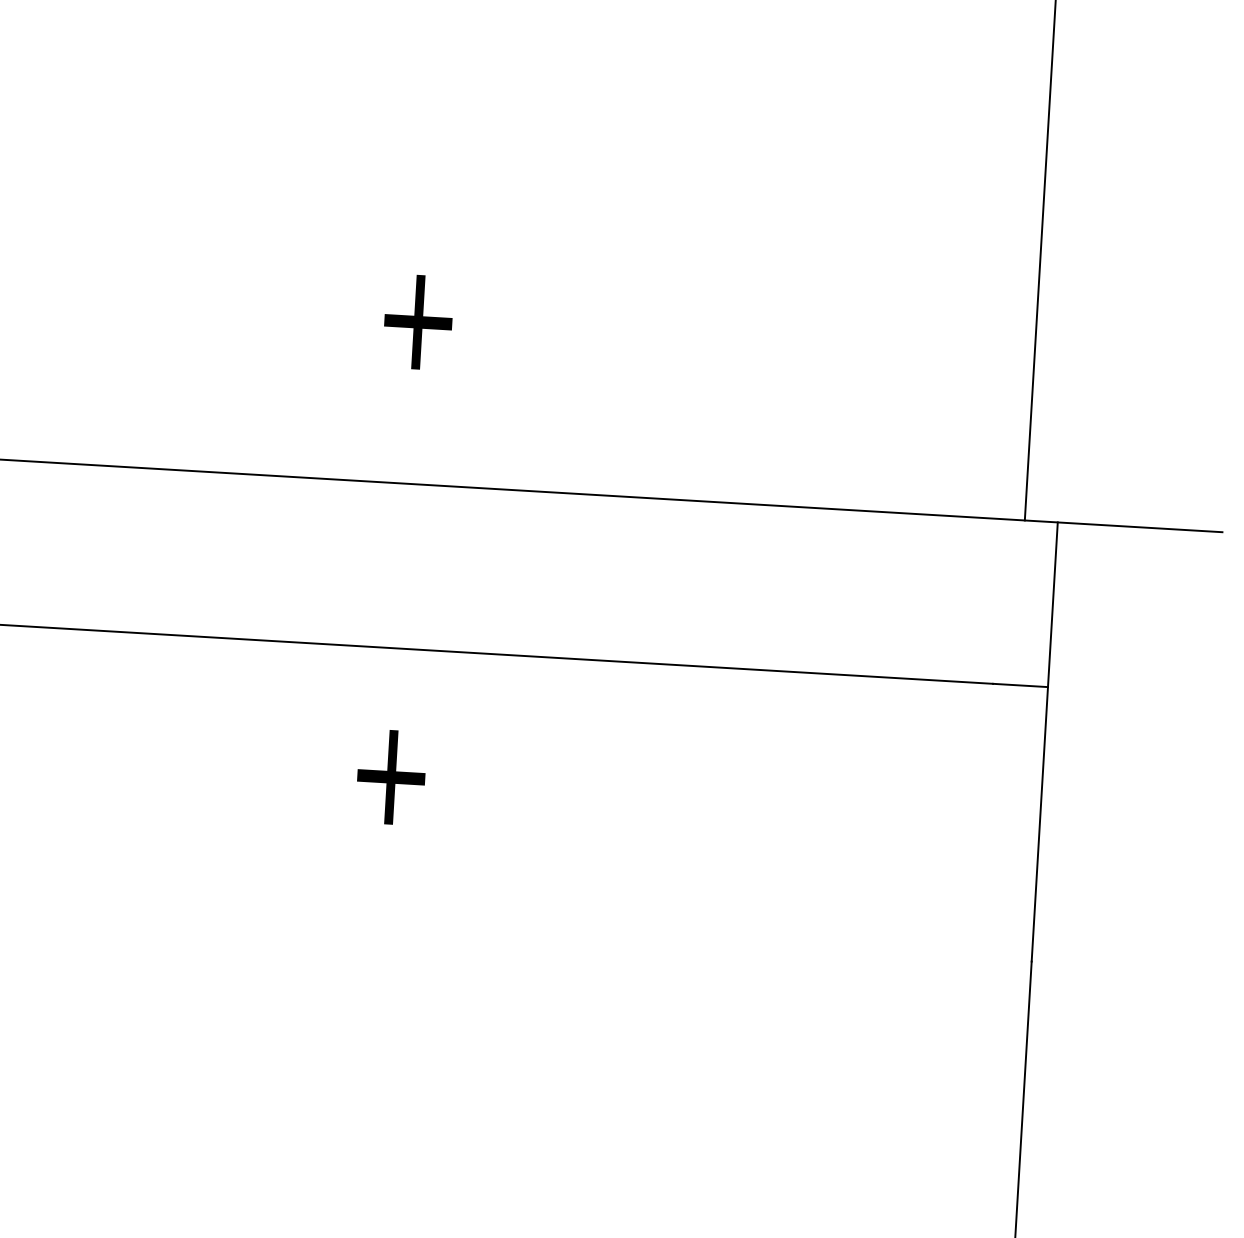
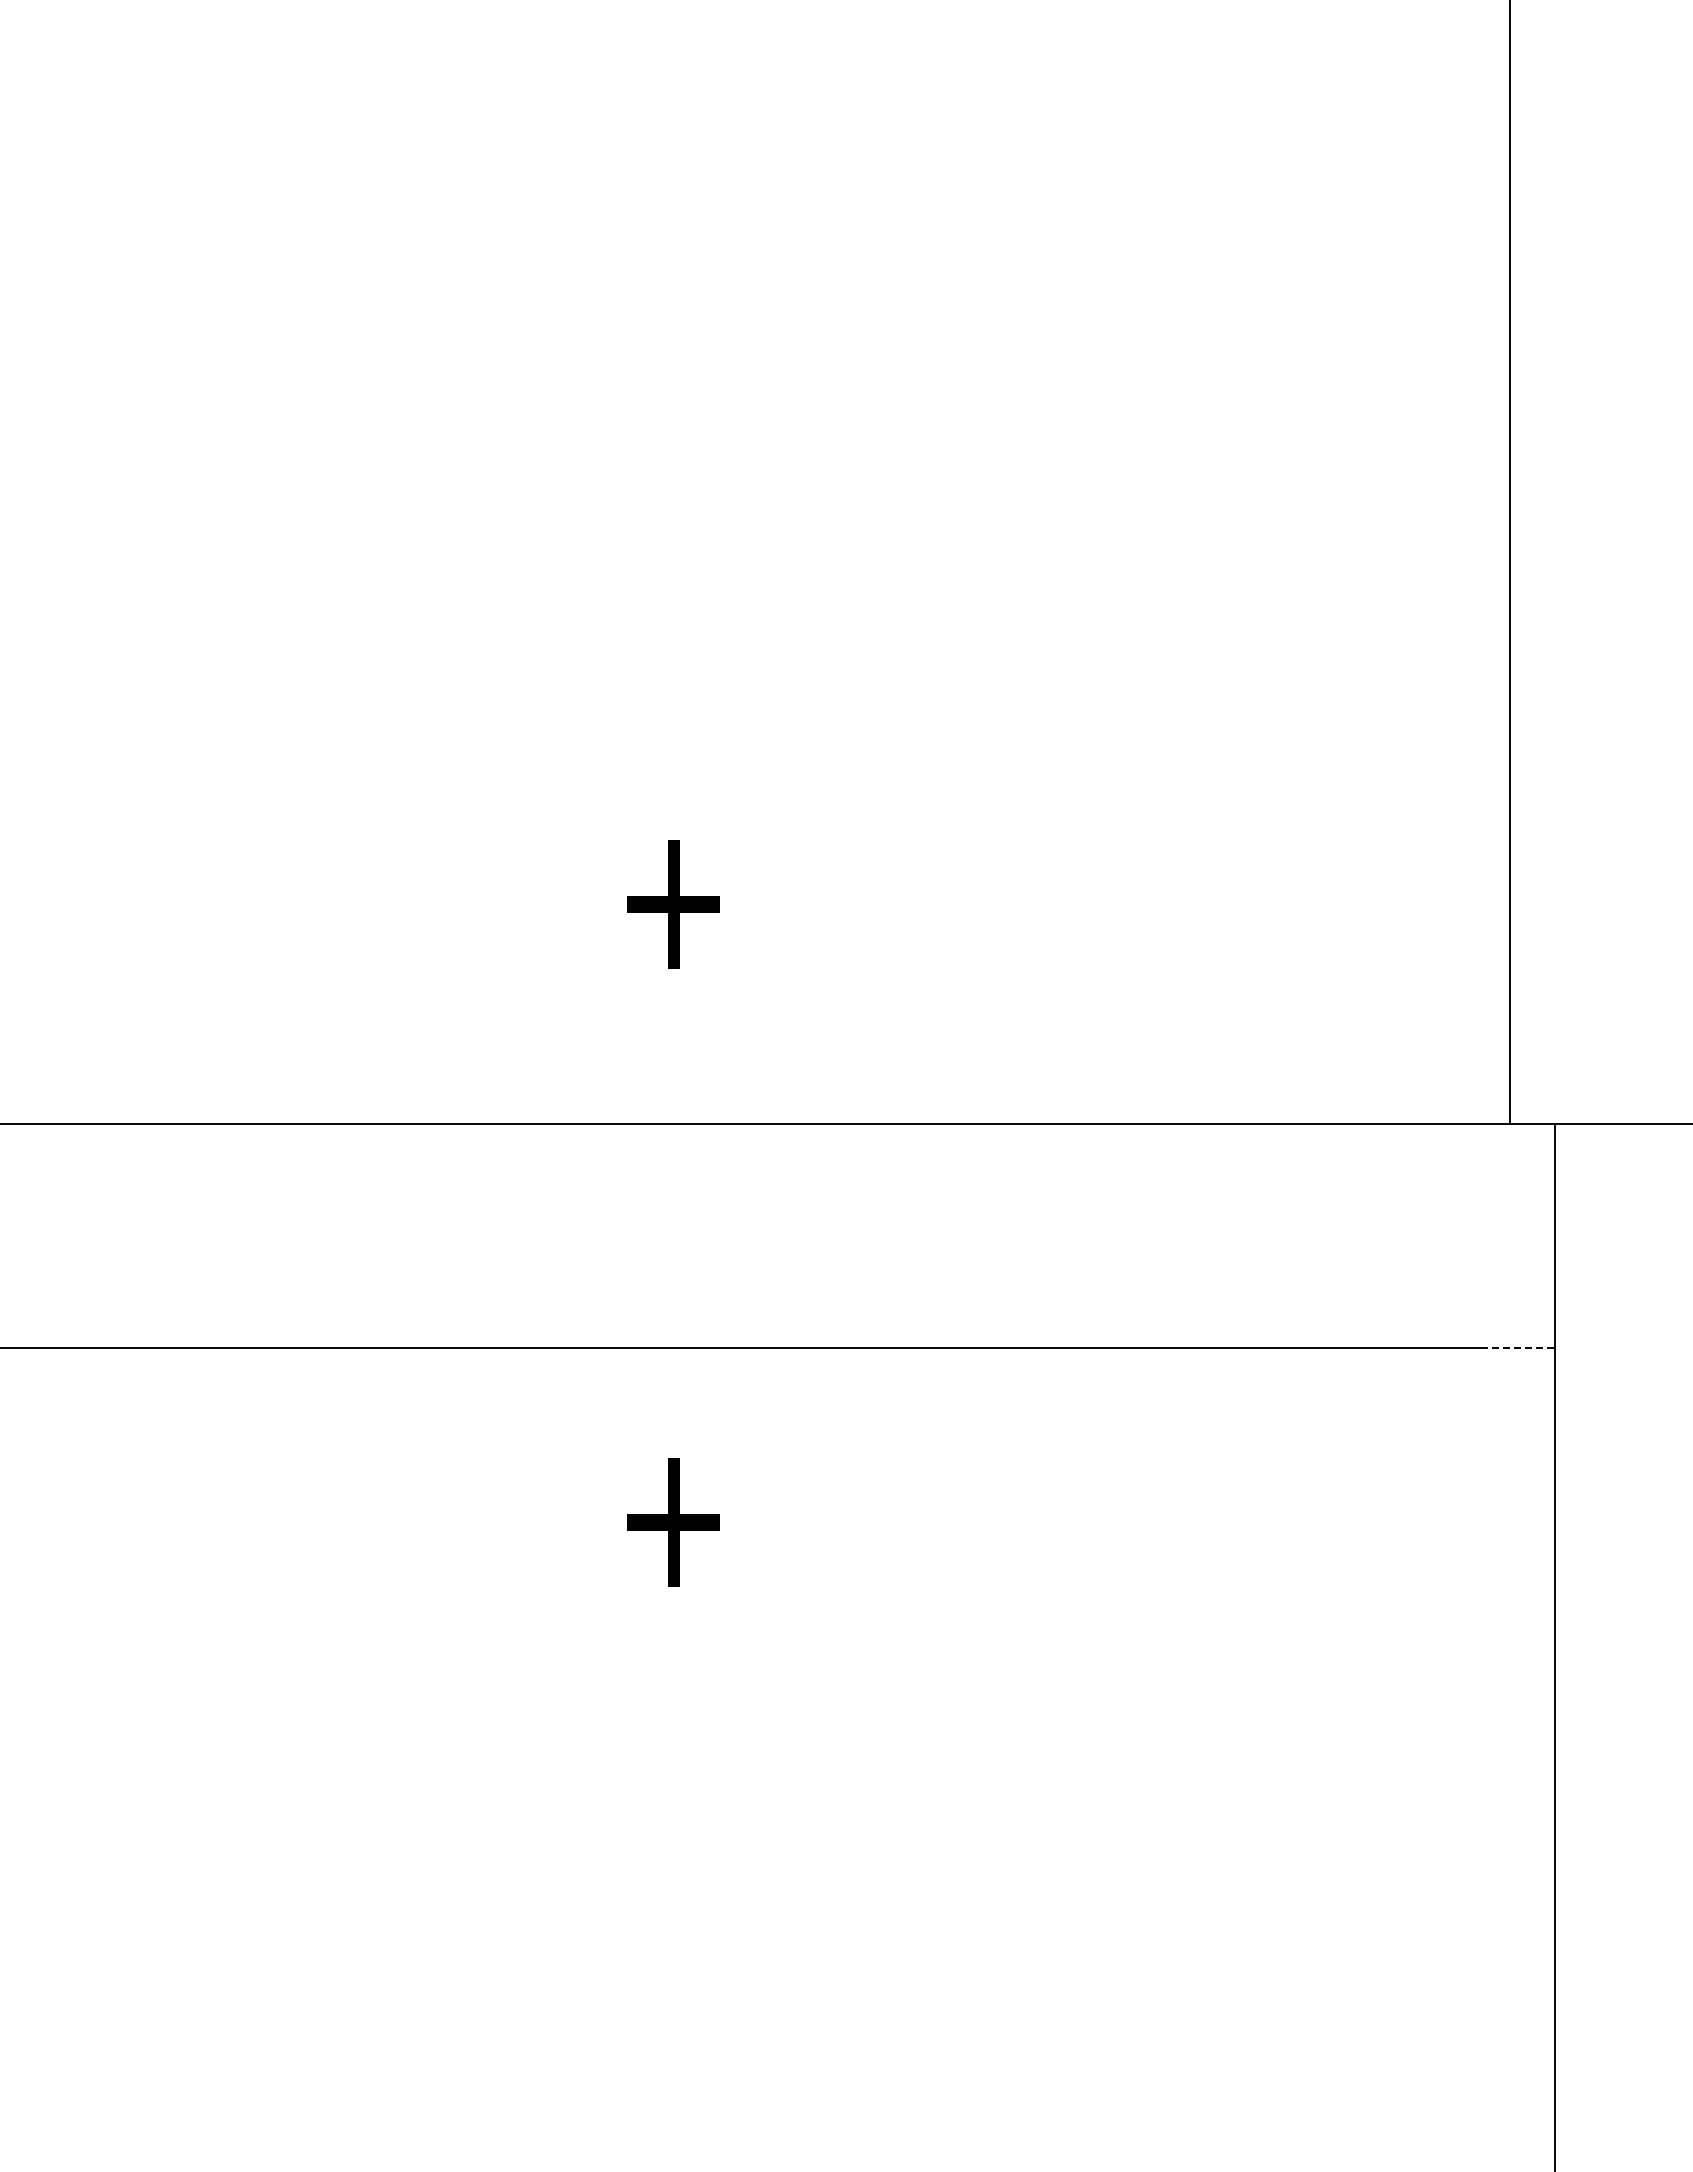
line: (1021, 685) -> (1518, 1347), solid -> dashed

